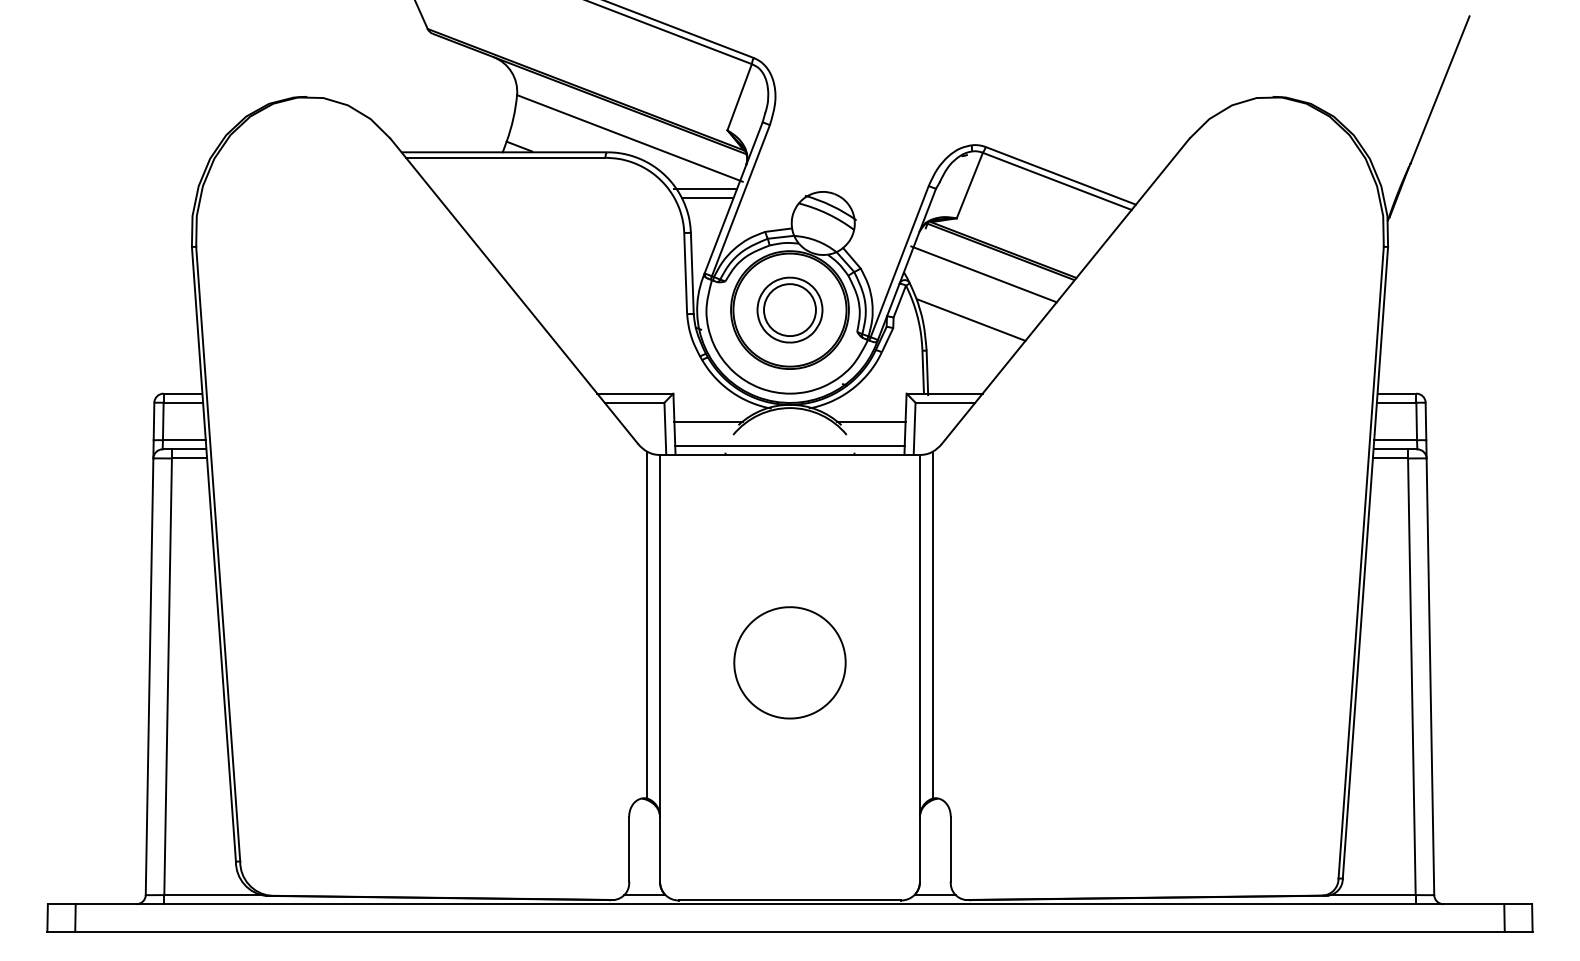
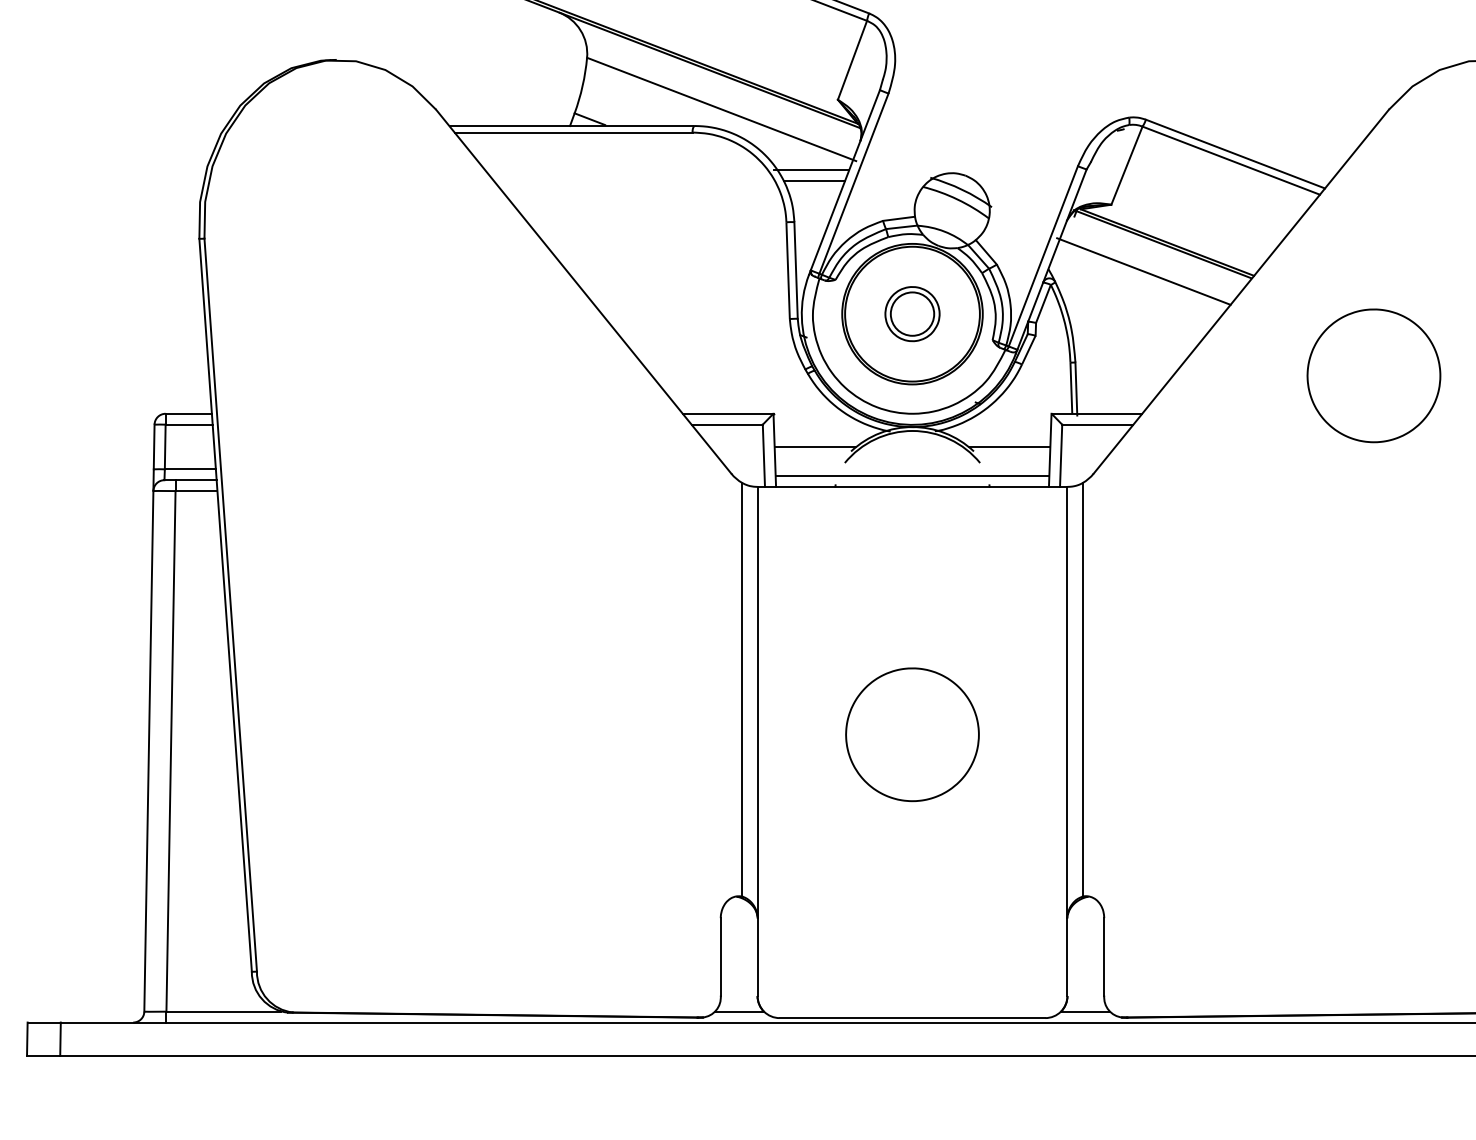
part: (789, 309) -> (911, 313), size x0.7
line: (971, 319) -> (1128, 325), removed
part: (1176, 361) -> (1373, 375), added

